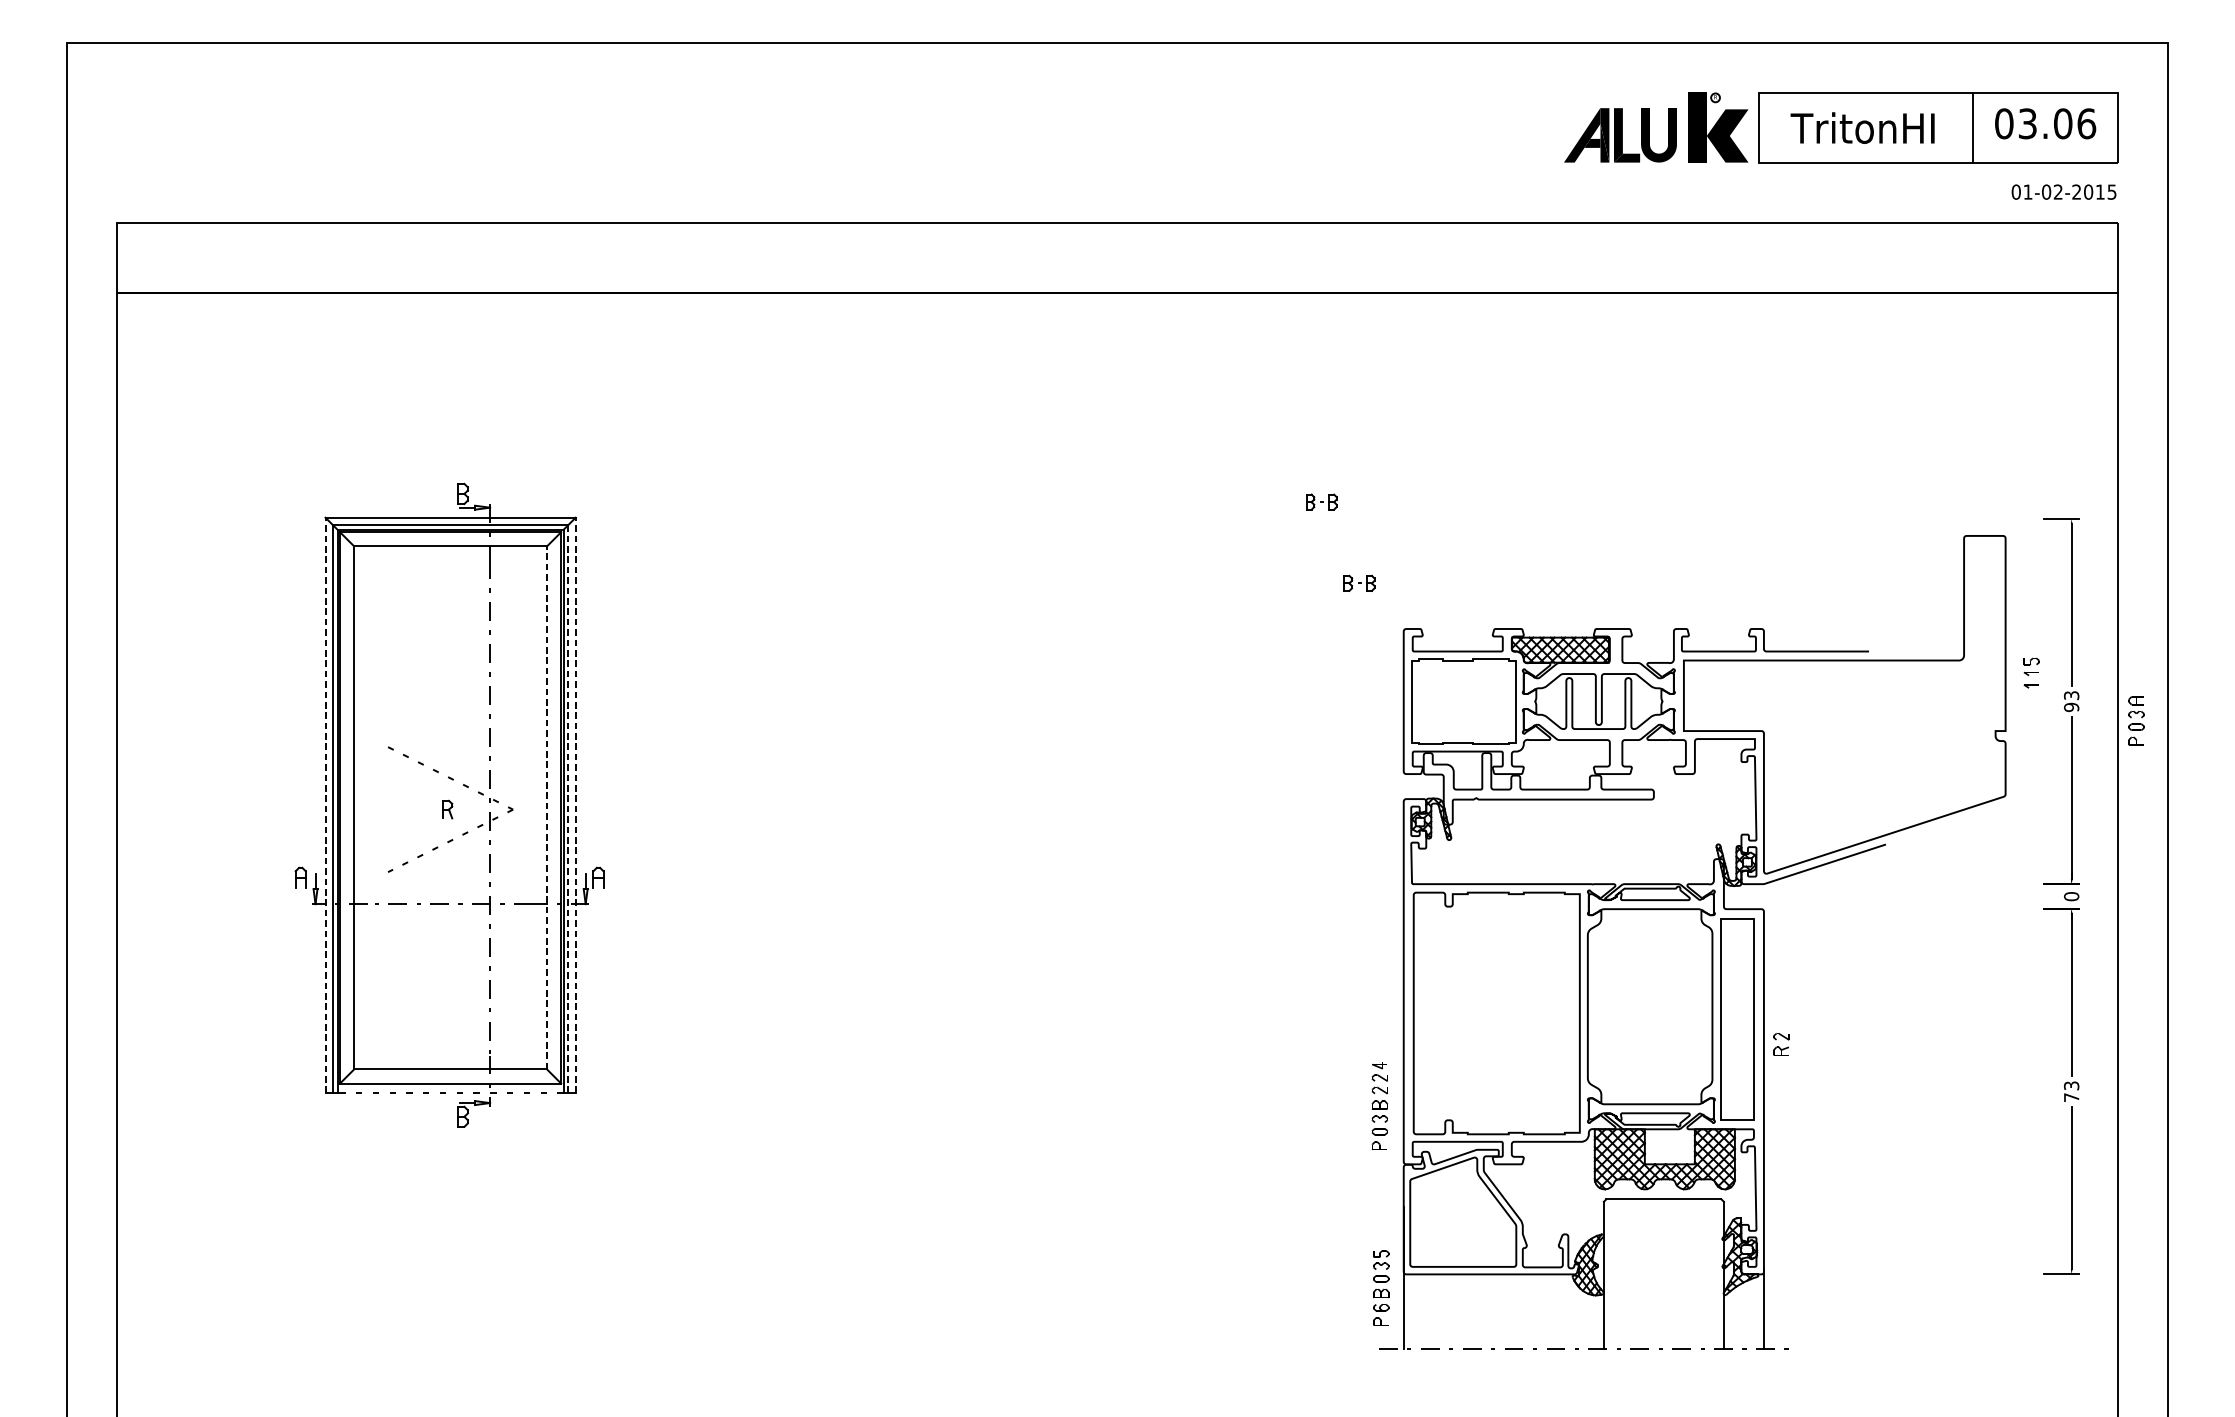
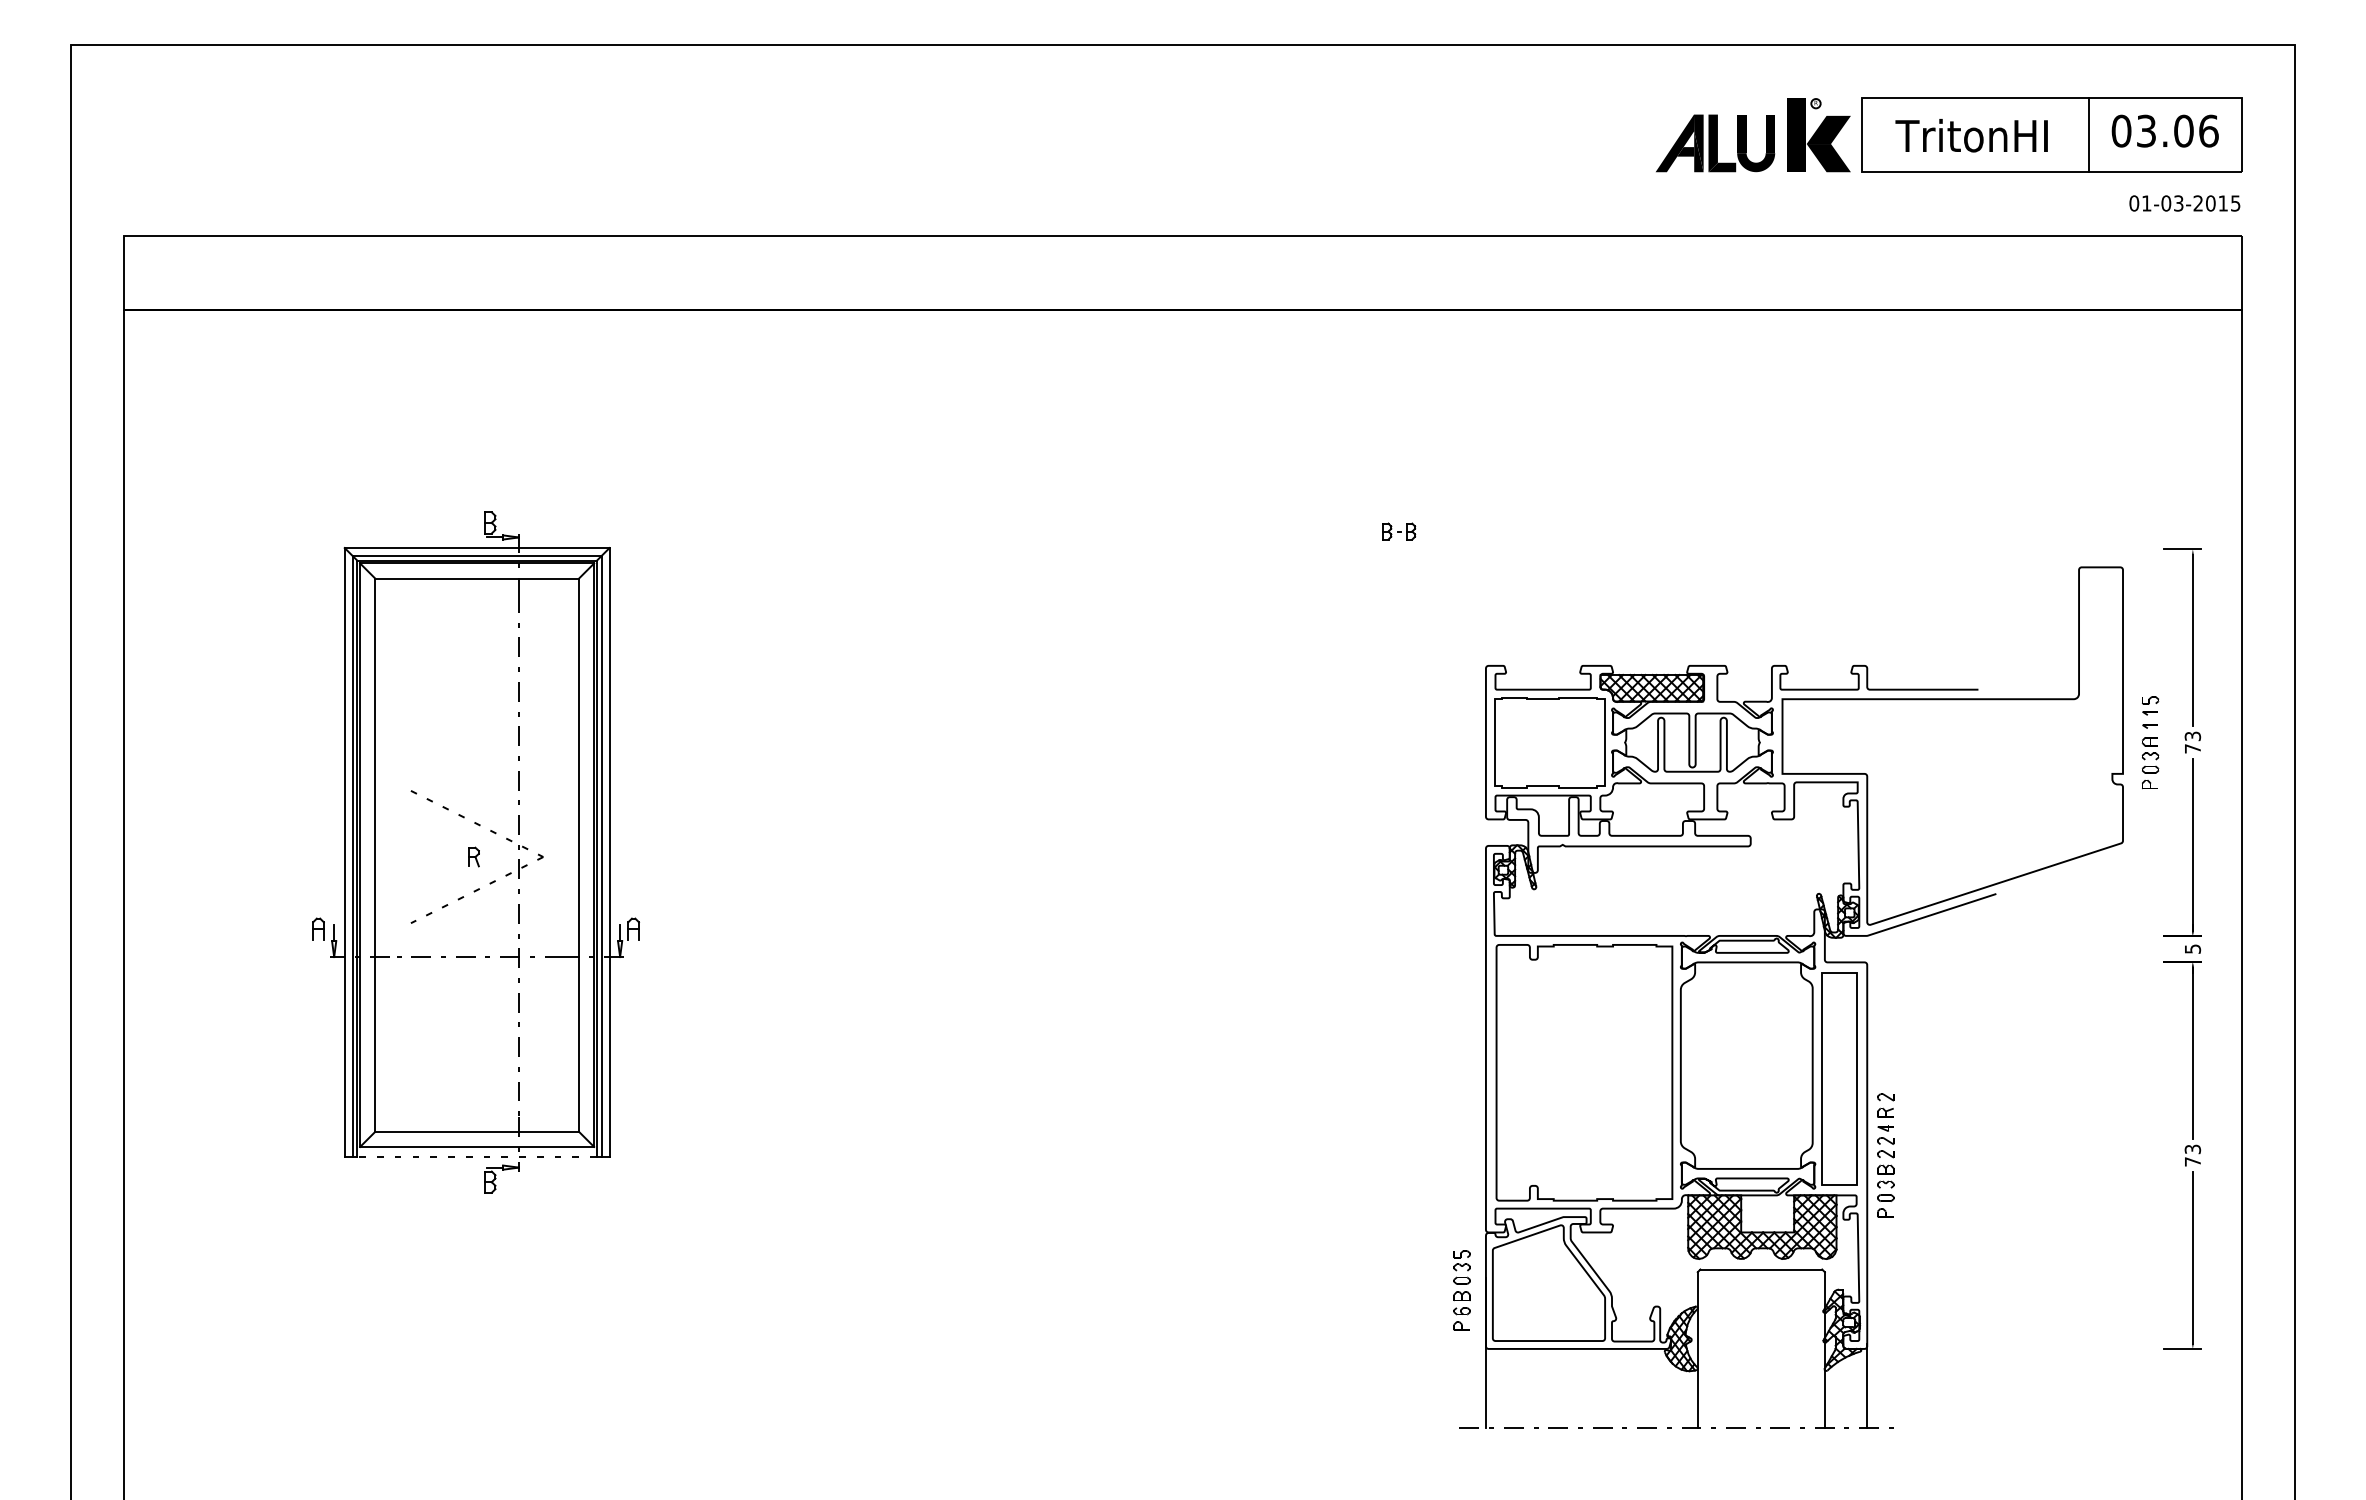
text: (2058, 192) -> (2178, 203), 01-02-2015 -> 01-03-2015
part: (1359, 583) -> (1439, 617), removed
text: (2071, 707) -> (2192, 748), 93 -> 73
part: (2136, 721) -> (2150, 763), moved
line: (325, 805) -> (344, 852), dashed -> solid
line: (575, 805) -> (609, 852), dashed -> solid
line: (547, 808) -> (579, 855), dashed -> solid
line: (568, 809) -> (601, 856), dashed -> solid
text: (2071, 896) -> (2192, 948), 0 -> 5
part: (1379, 1106) -> (1885, 1171), moved
part: (1380, 1288) -> (1461, 1290), moved

